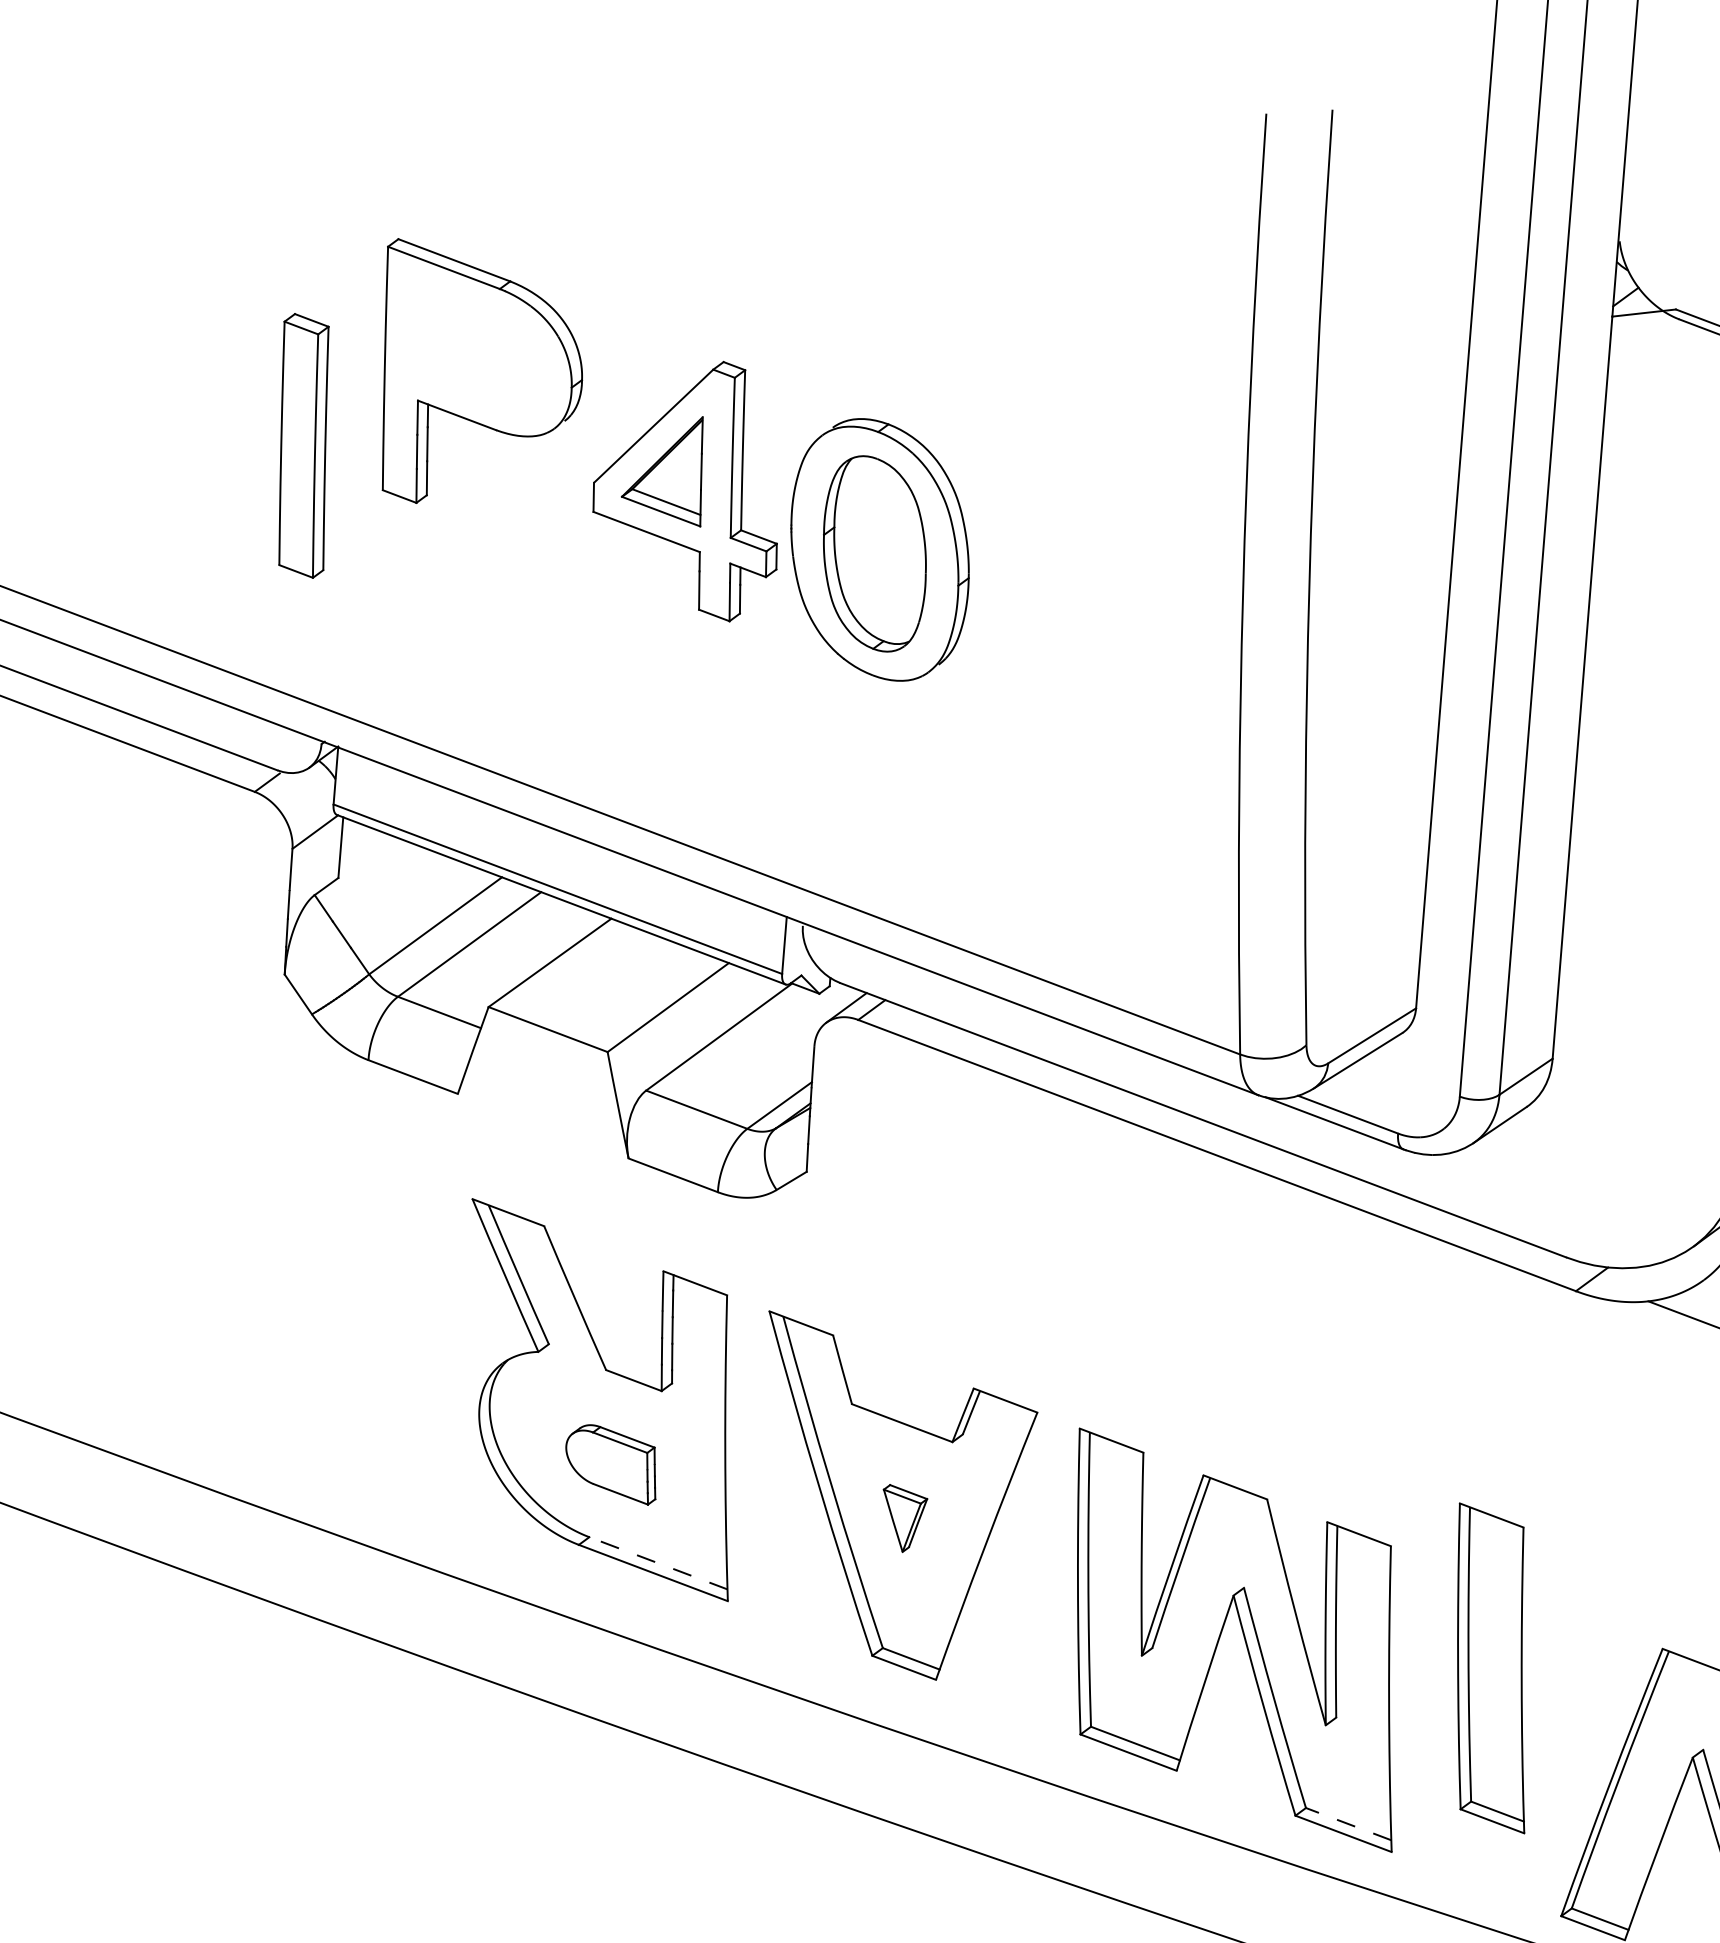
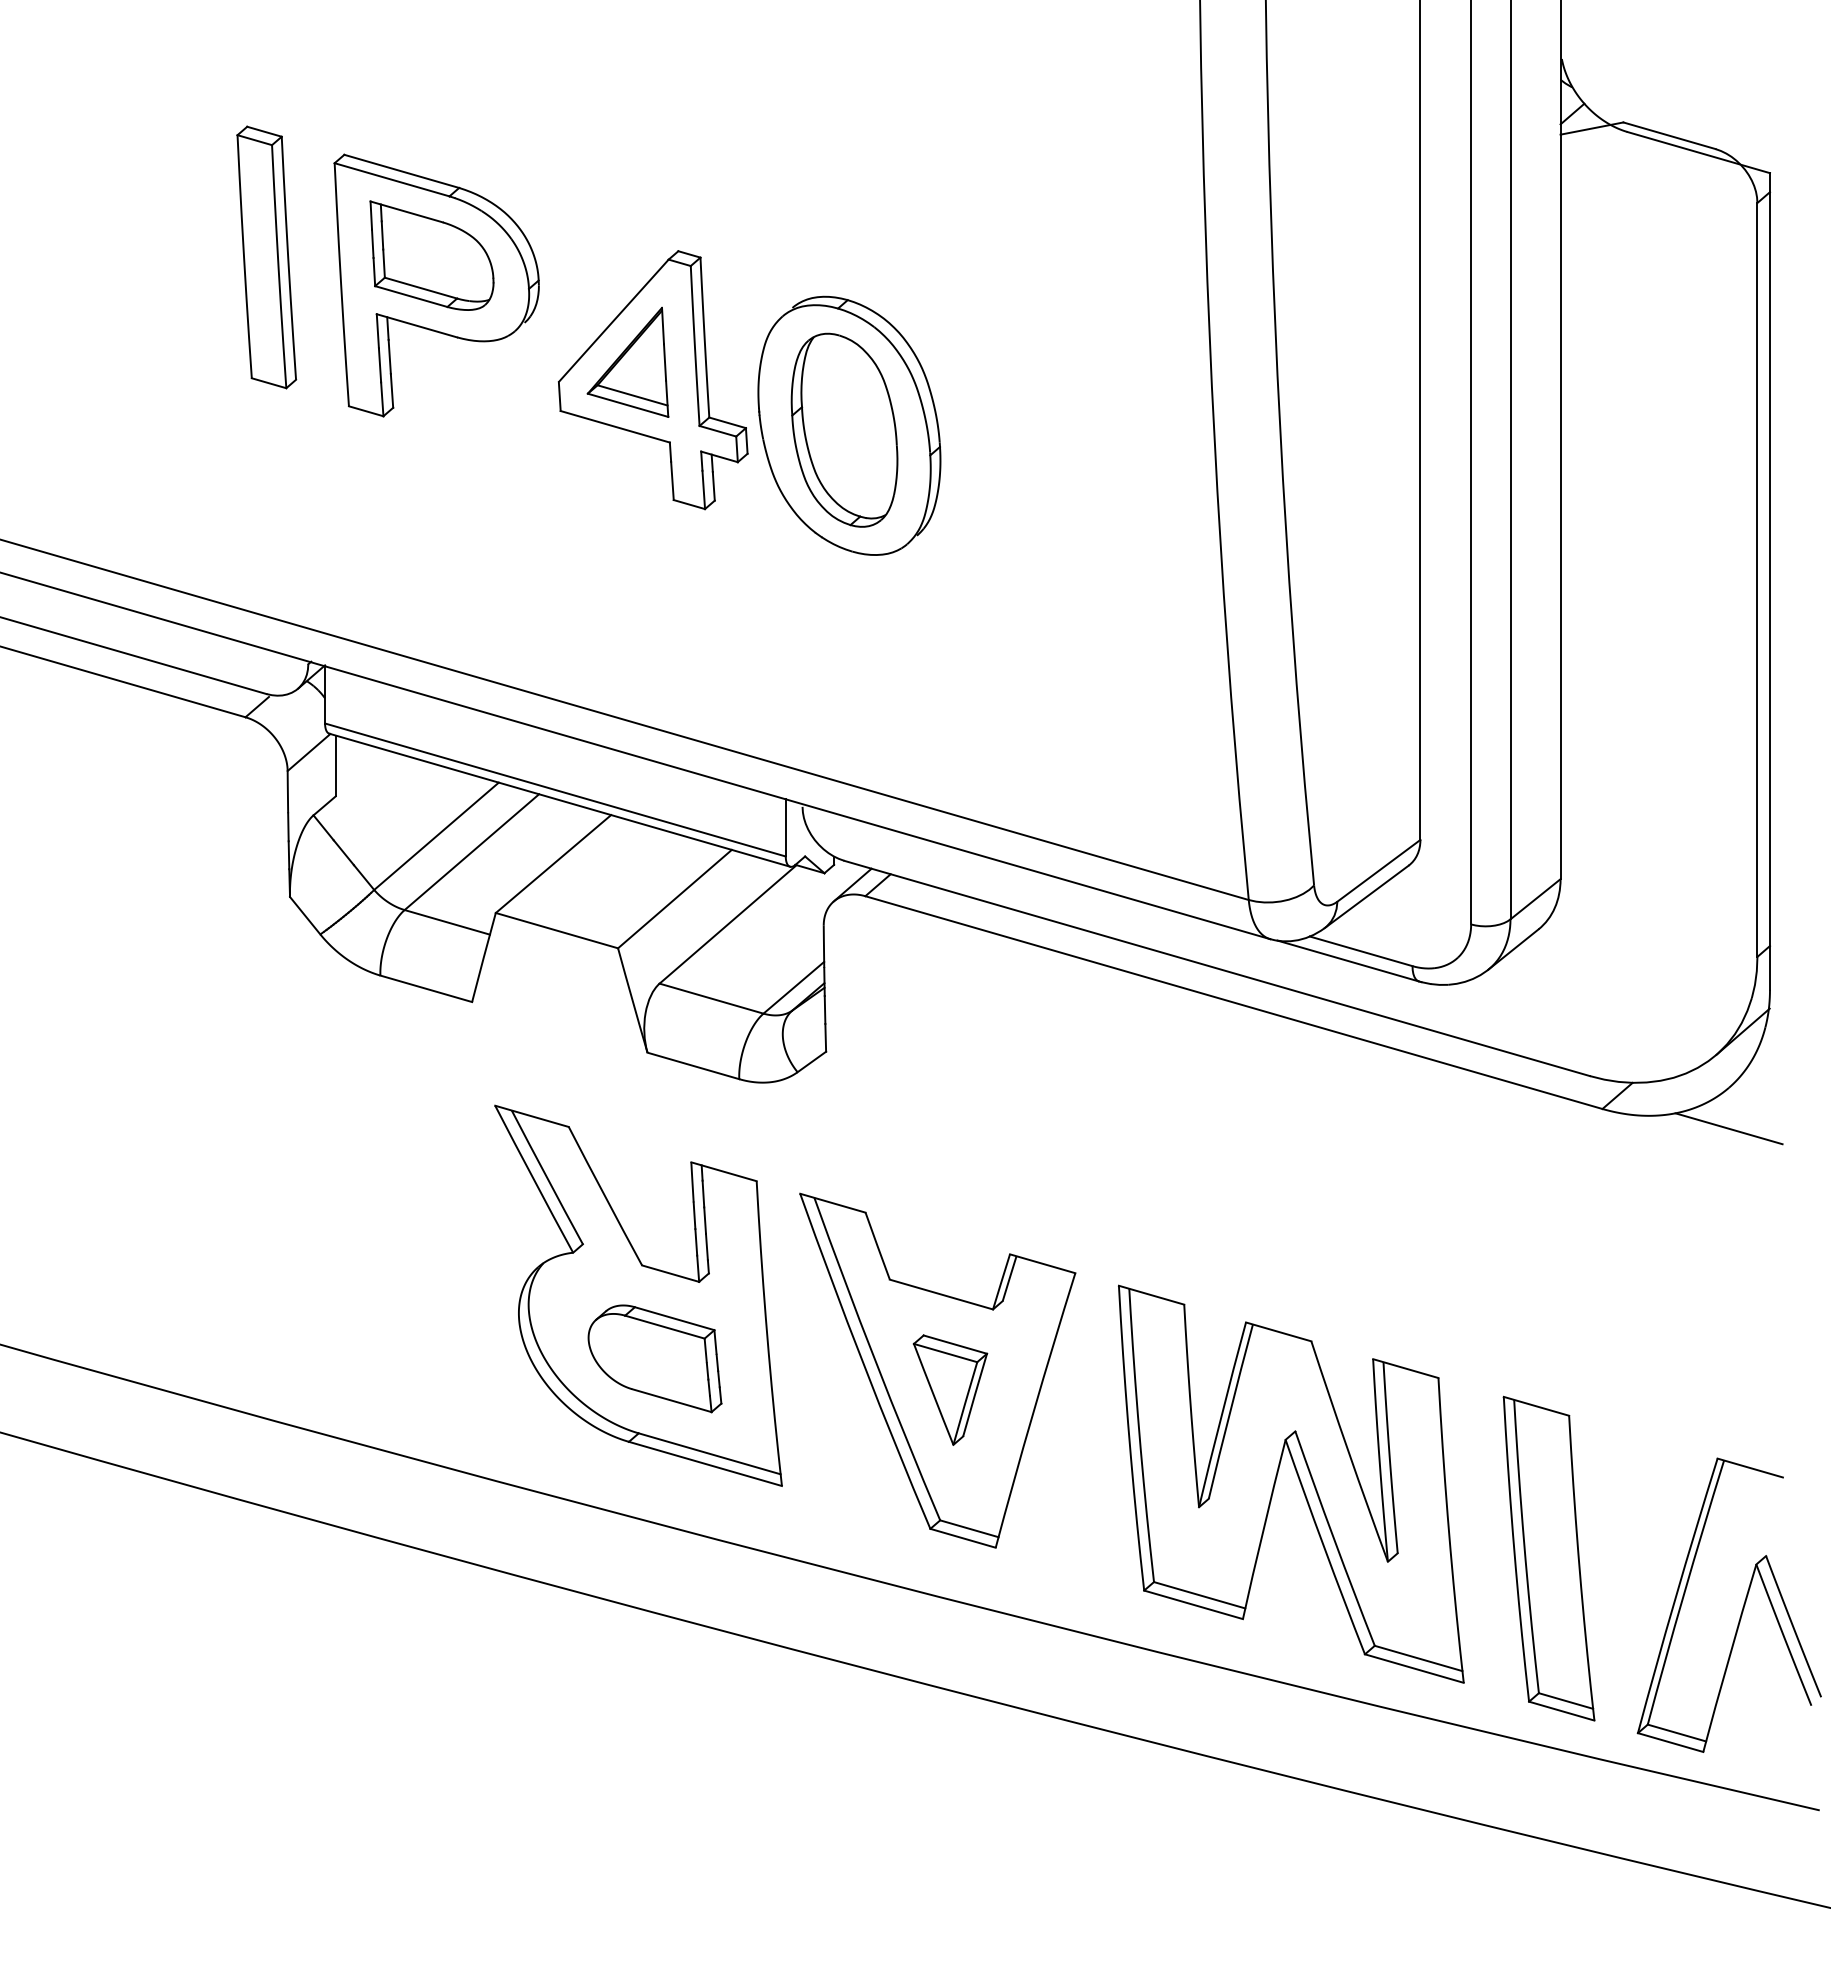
part: (477, 346) -> (431, 255), added
part: (303, 445) -> (266, 257), moved
part: (611, 1463) -> (654, 1358), size x1.43
part: (903, 1518) -> (950, 1389), size x1.67
line: (658, 1562) -> (709, 1453), dashed -> solid
part: (1491, 1668) -> (1548, 1558), moved
line: (1348, 1824) -> (1418, 1658), dashed -> solid

